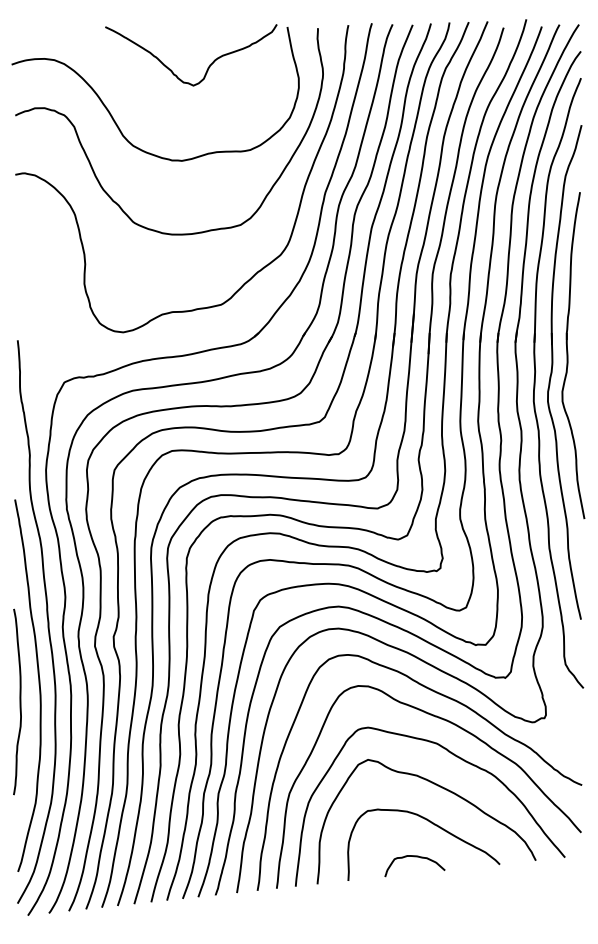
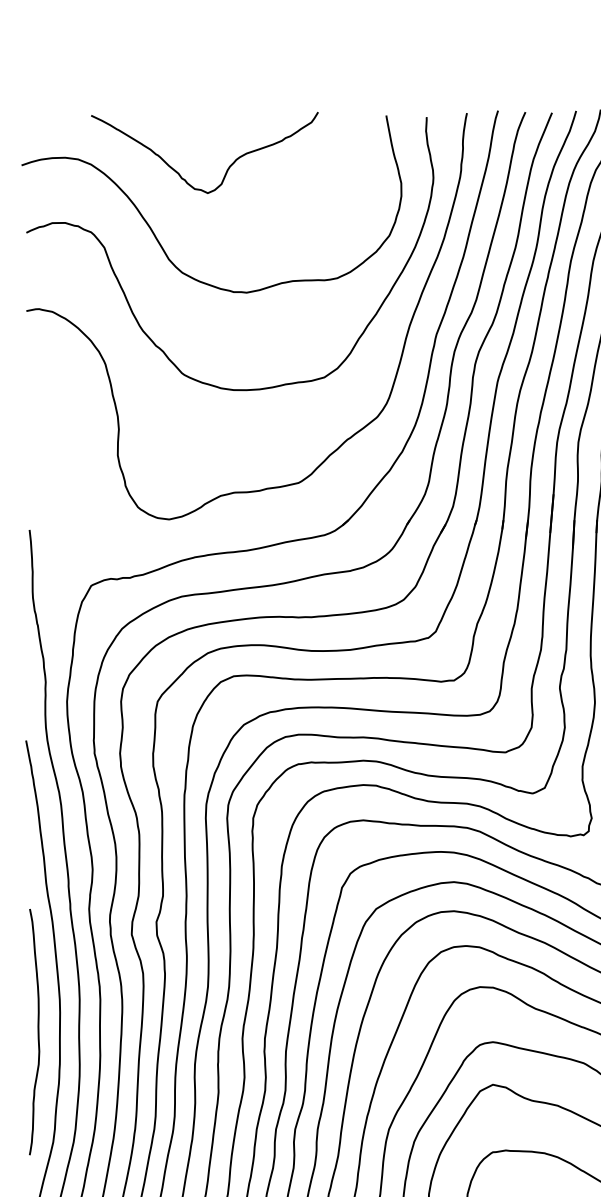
curve: (207, 67) -> (226, 169), moved
curve: (19, 701) -> (37, 1031), moved

